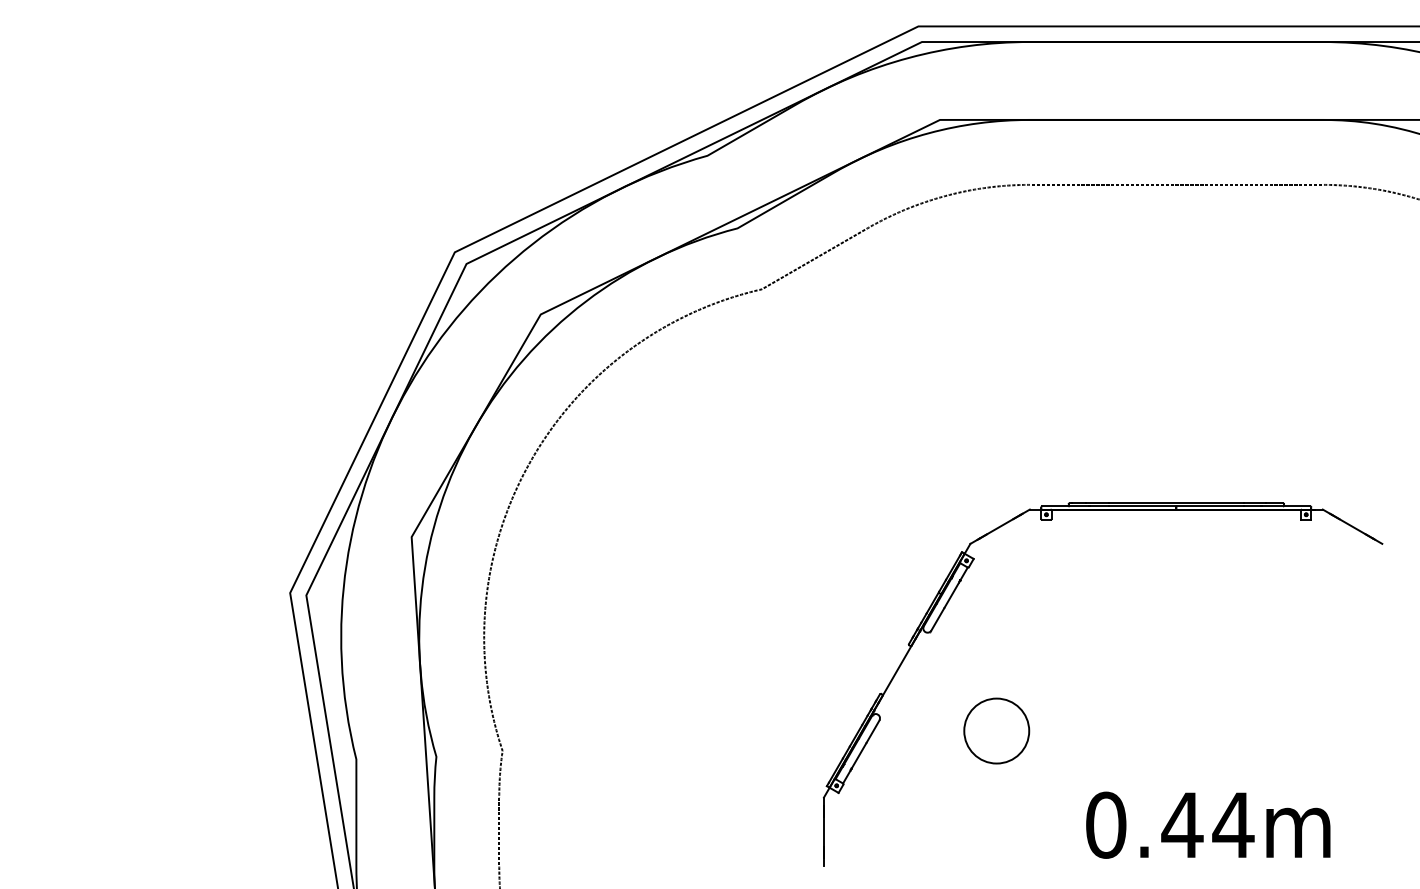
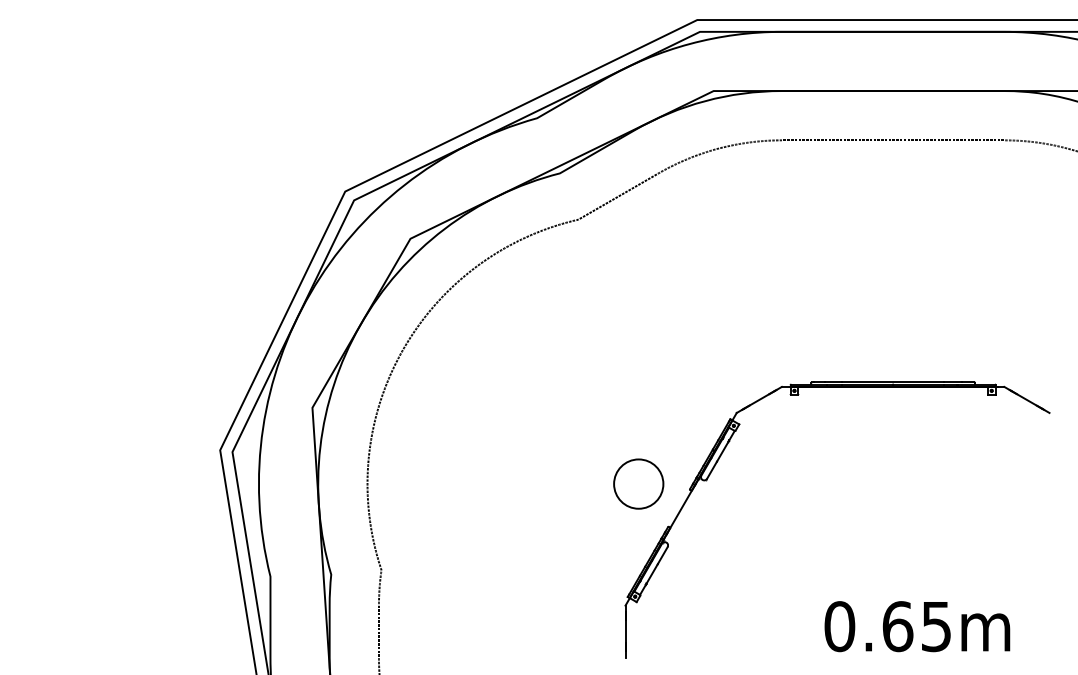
circle: (996, 730) -> (638, 483), moved
text: (1207, 825) -> (916, 626), 0.44m -> 0.65m

